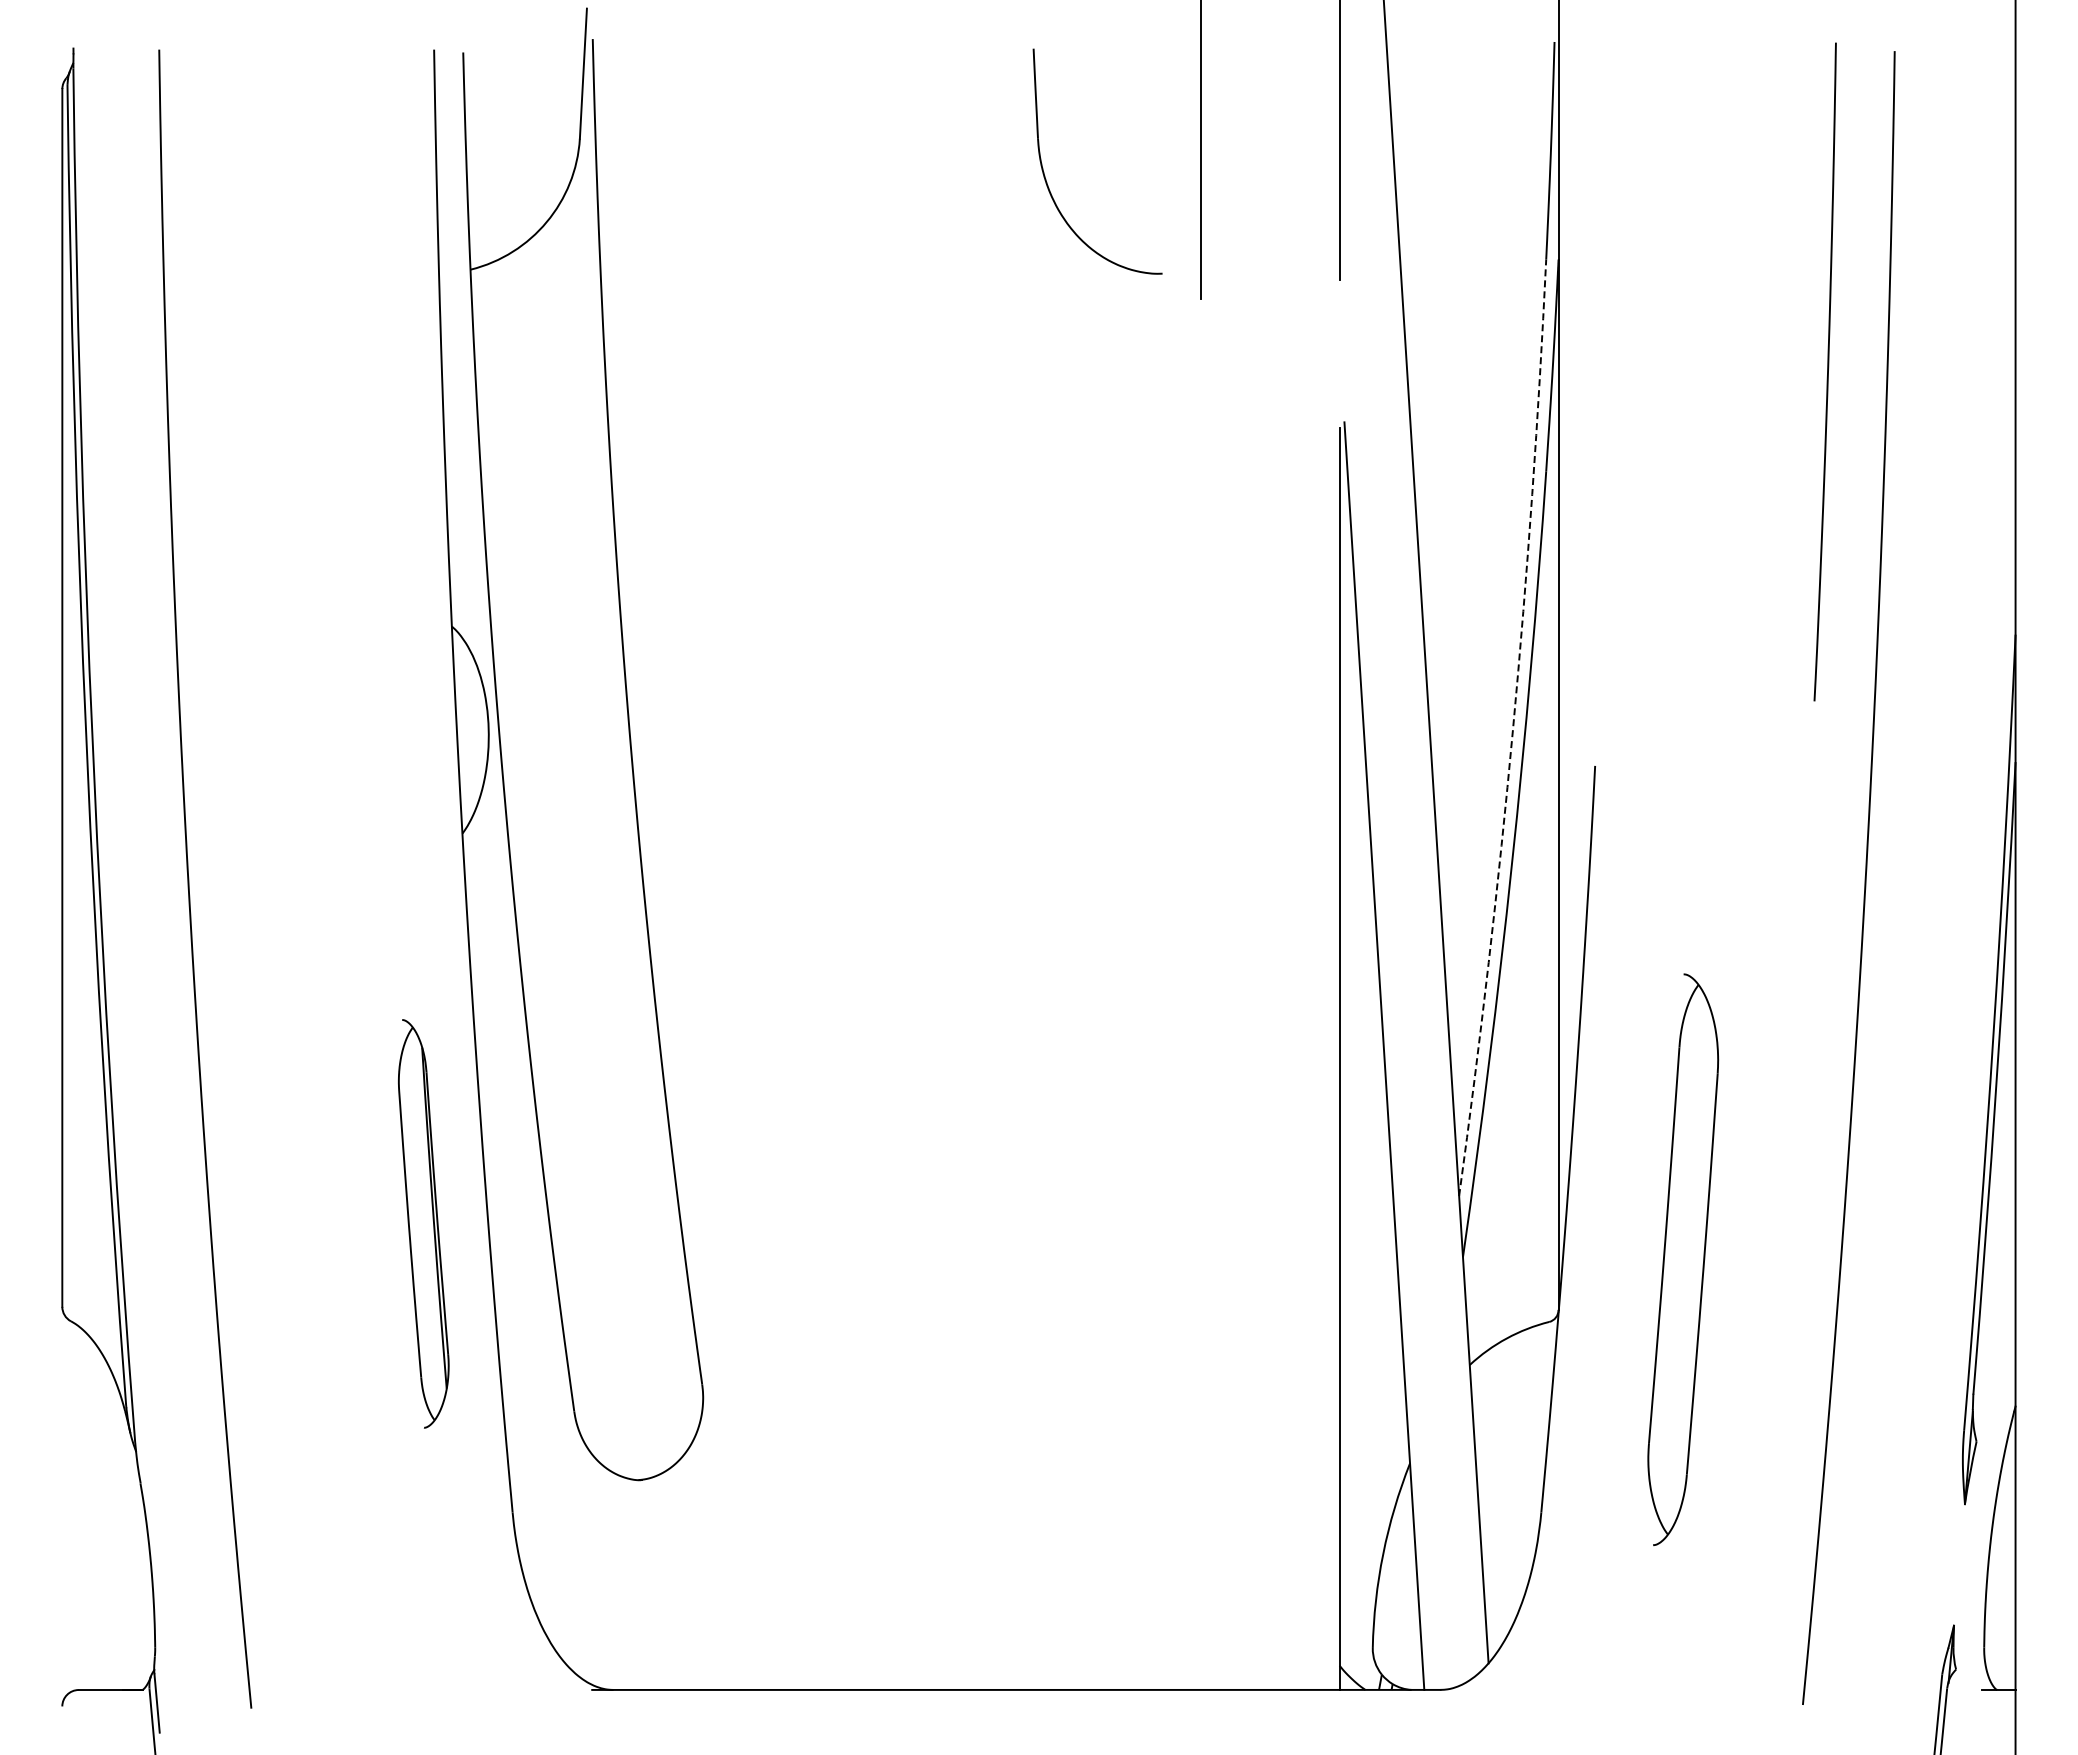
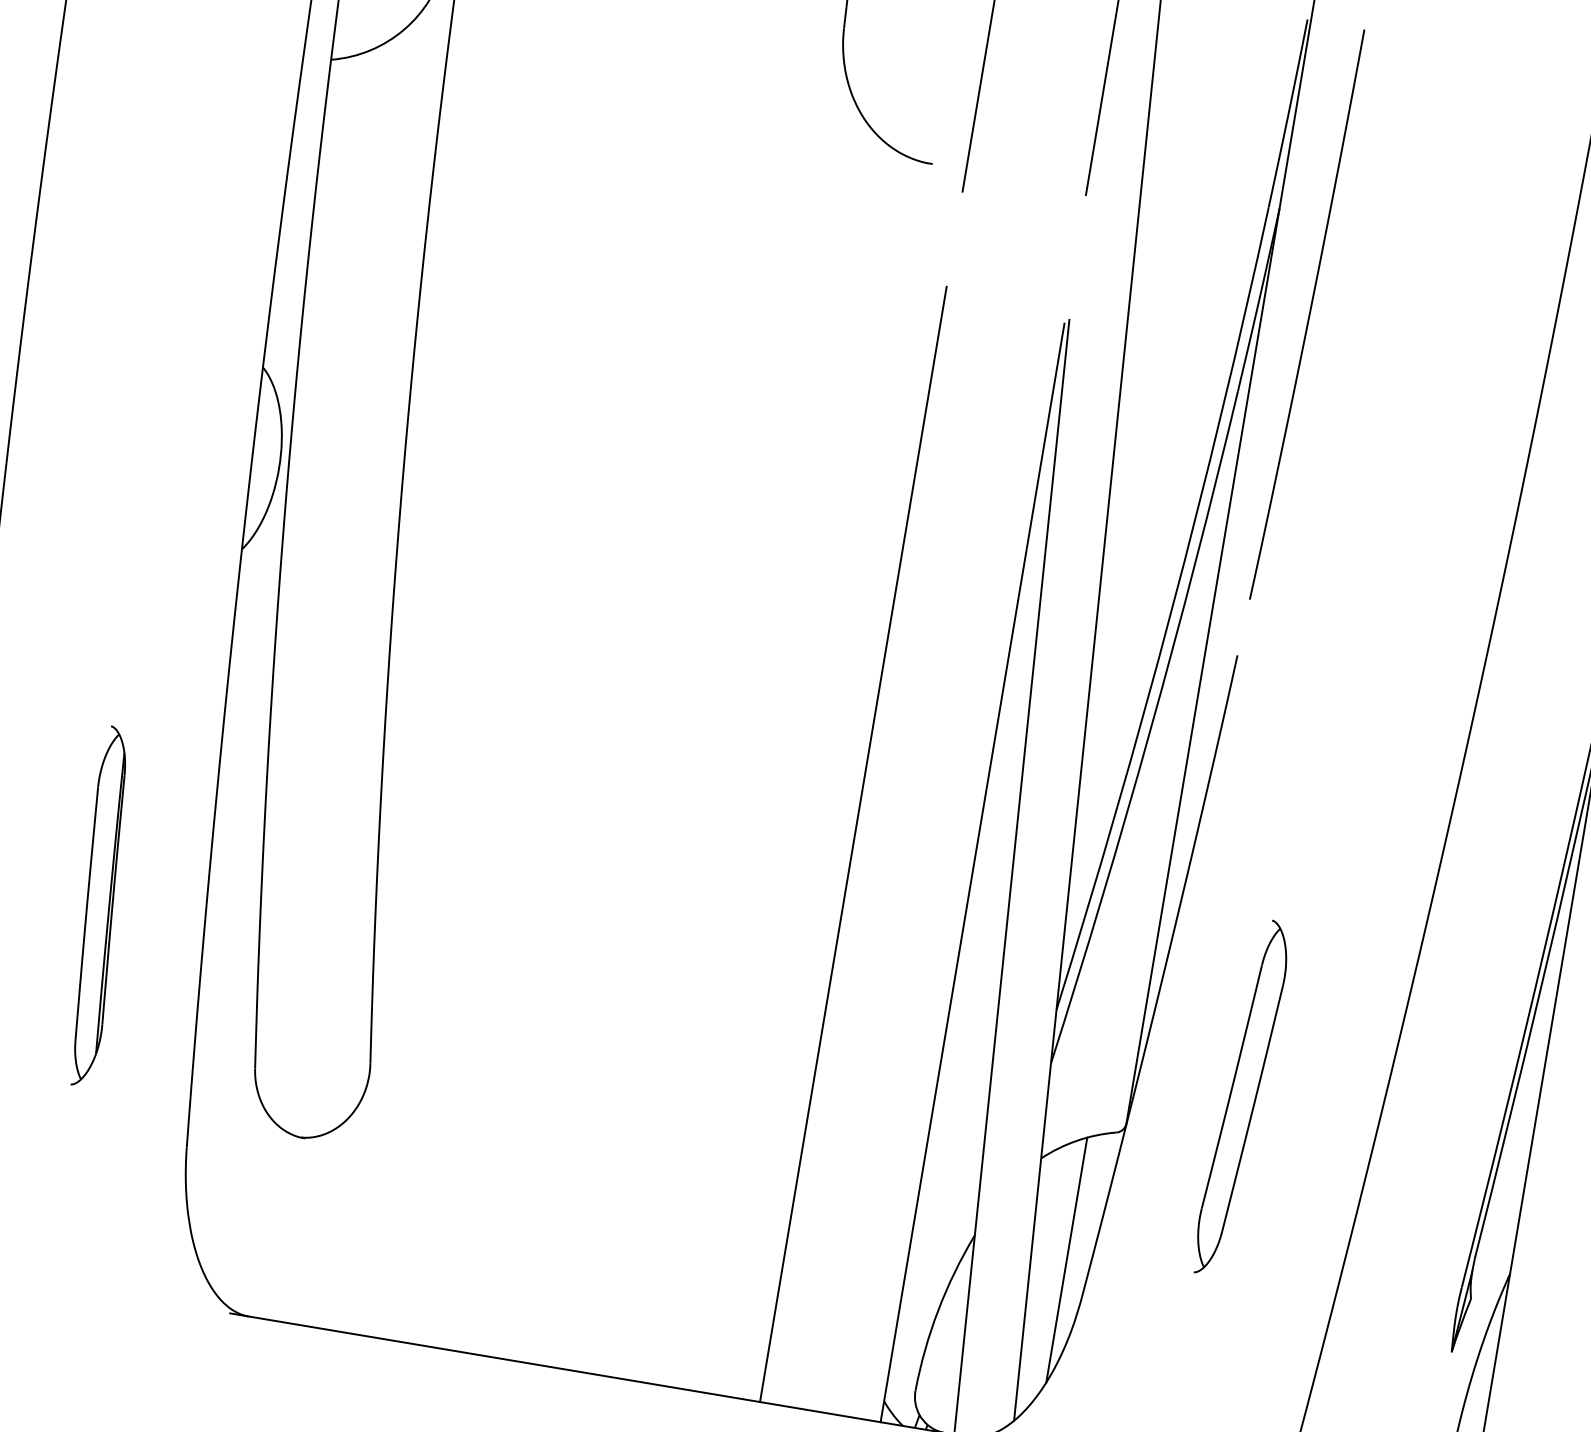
curve: (1827, 371) -> (1309, 314), moved
arc: (1513, 728) -> (1171, 610), dashed -> solid
line: (1201, 1048) -> (853, 843), added
part: (423, 1223) -> (99, 906), moved
part: (1682, 1259) -> (1241, 1097), size x0.71
line: (1517, 1473) -> (1066, 1259), added

